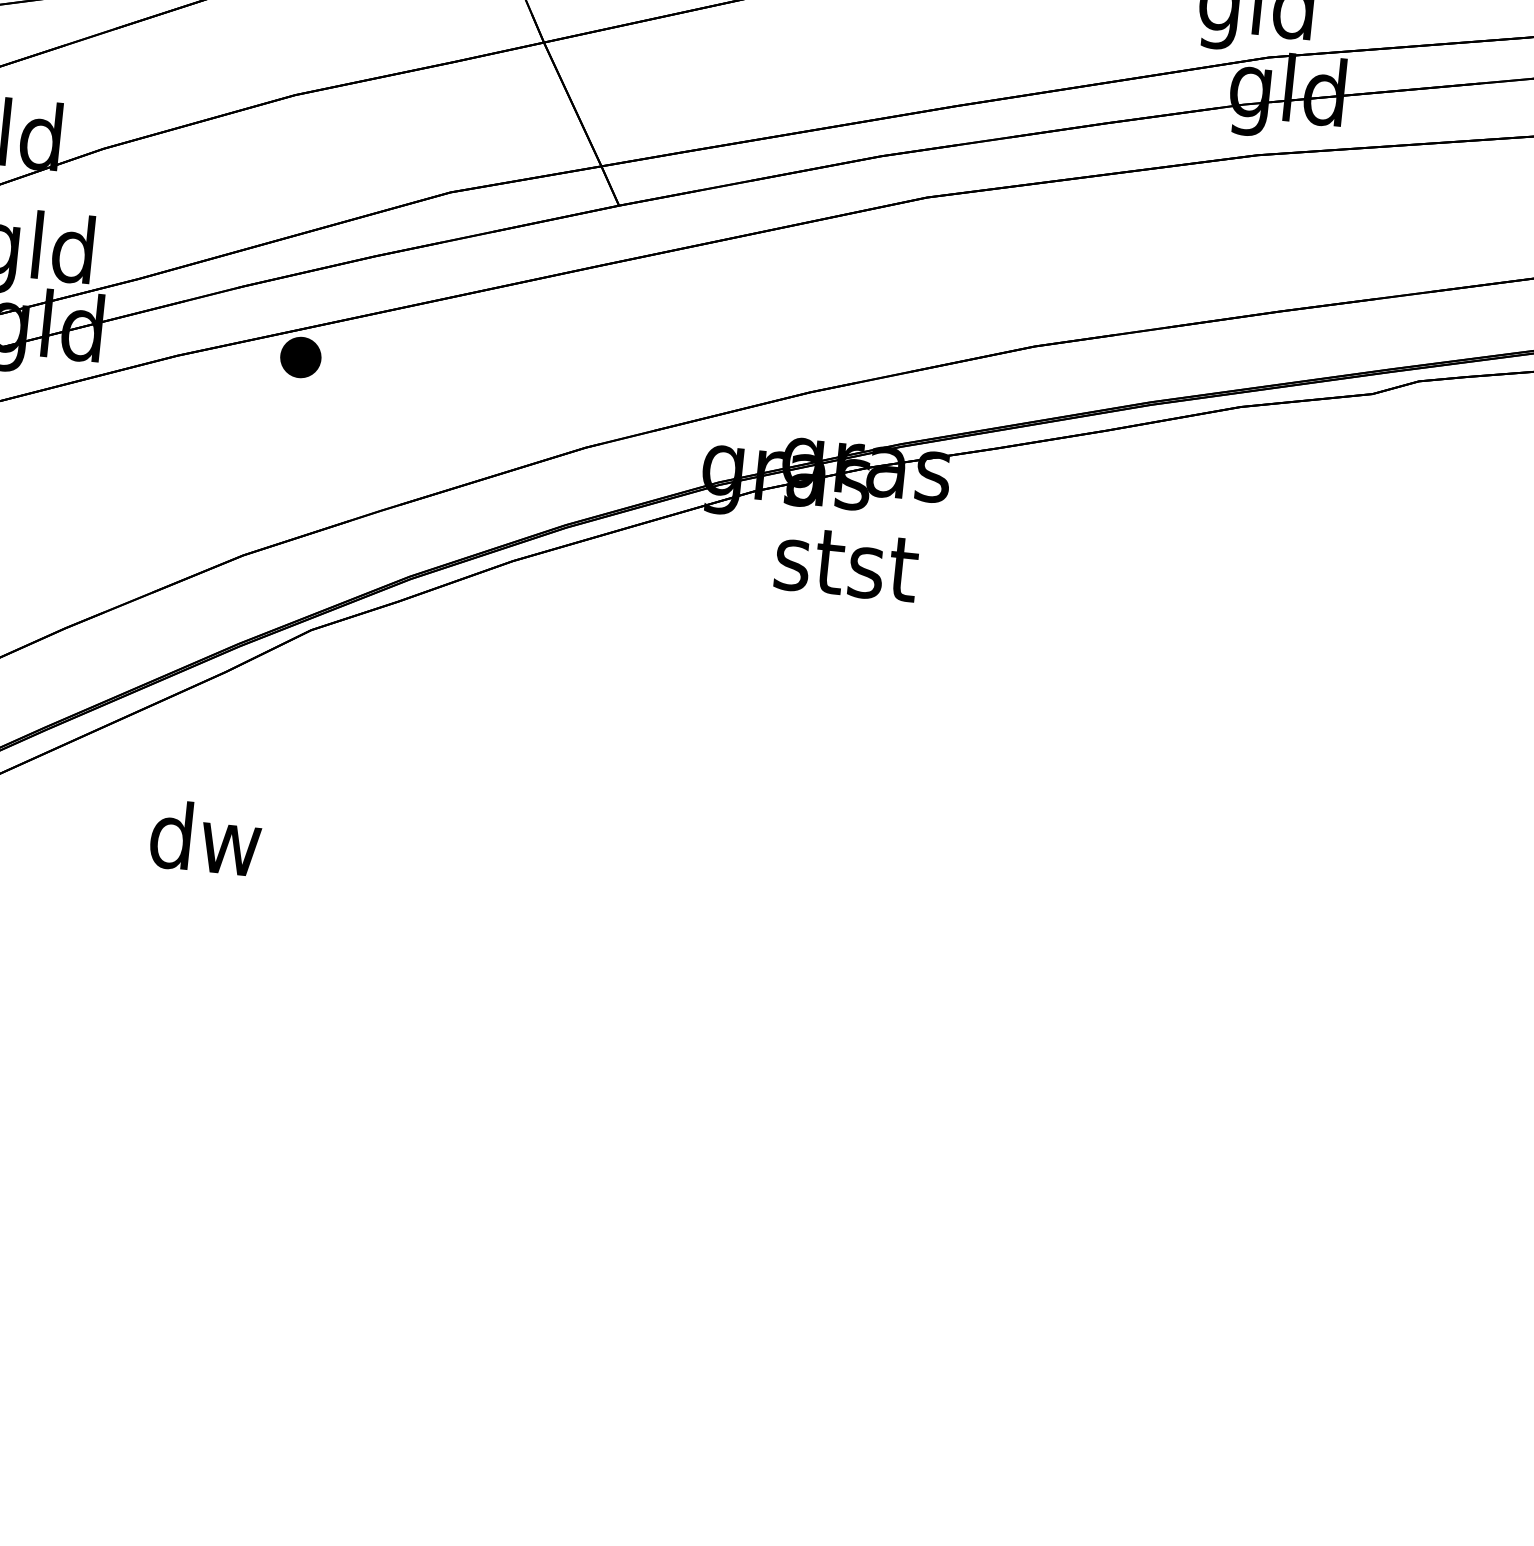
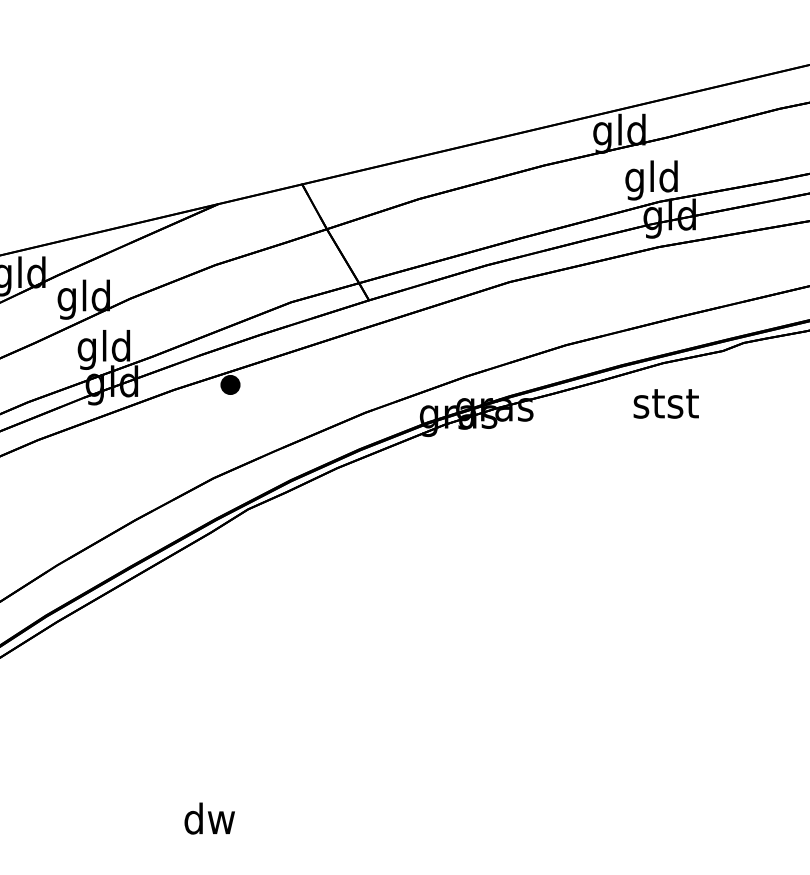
text: (845, 563) -> (665, 403), moved
text: (205, 837) -> (209, 818), moved

